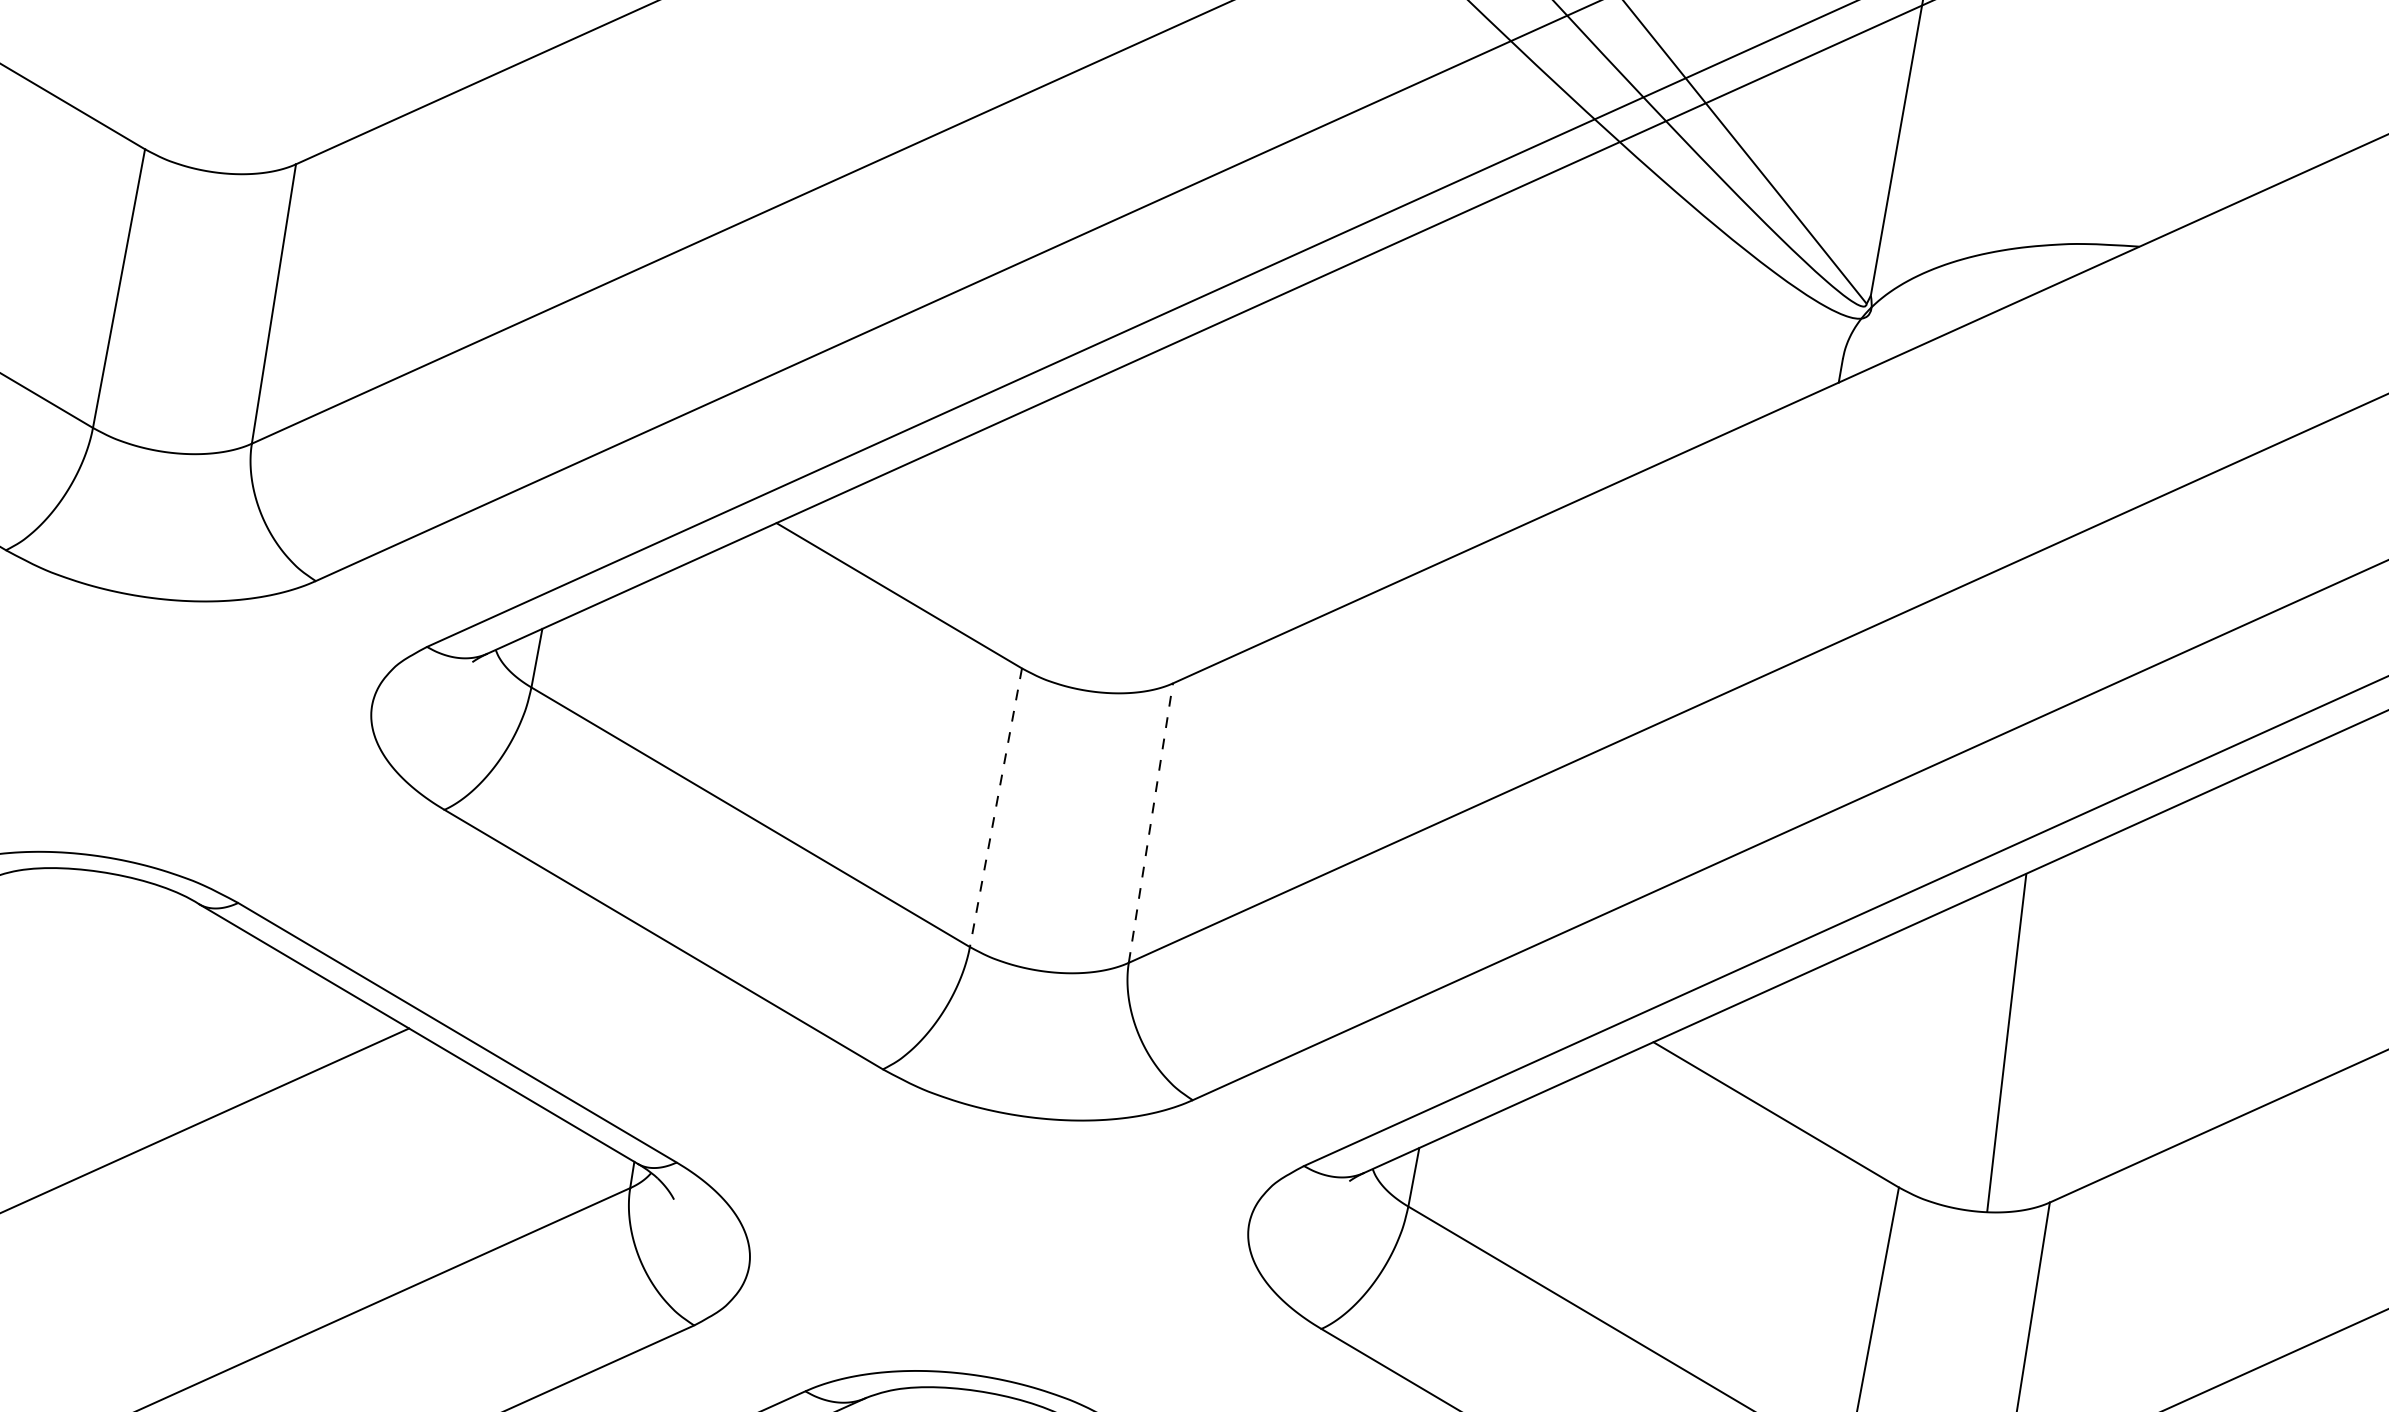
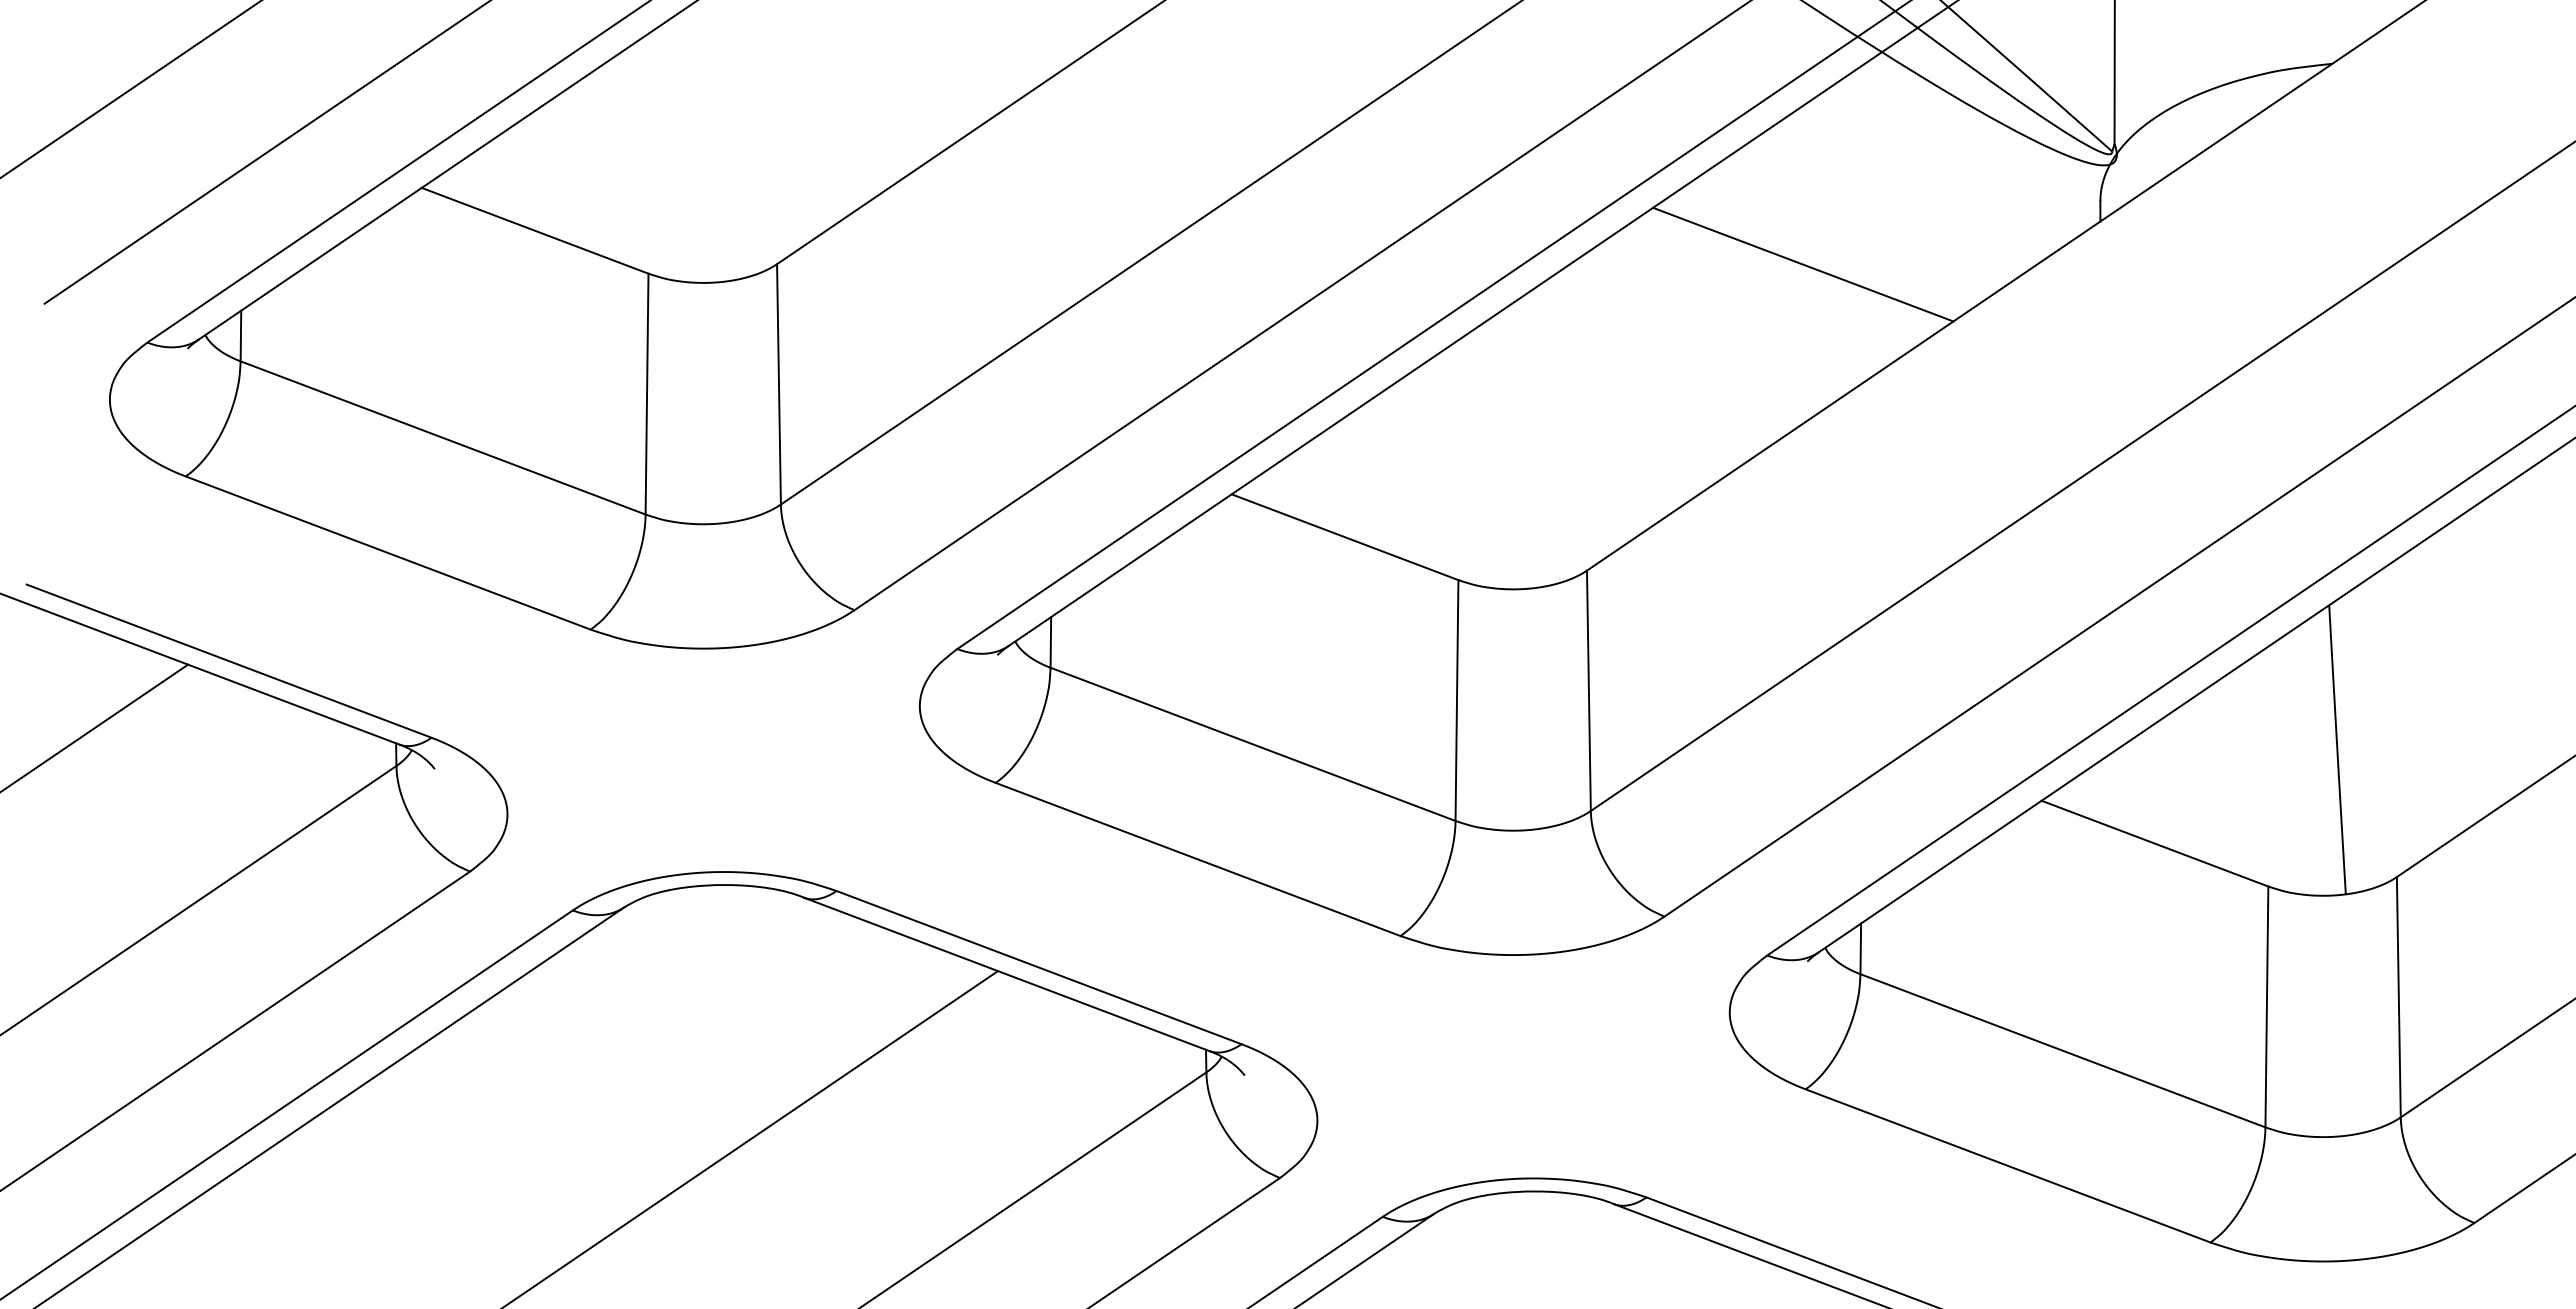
line: (1485, 372) -> (1803, 264), added
line: (995, 808) -> (1456, 701), dashed -> solid
line: (1150, 822) -> (1588, 690), dashed -> solid

